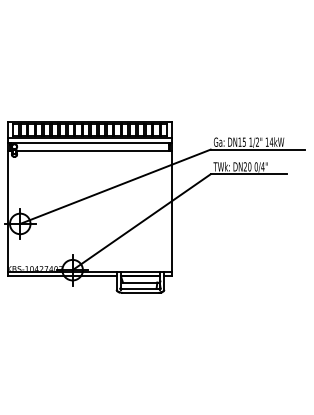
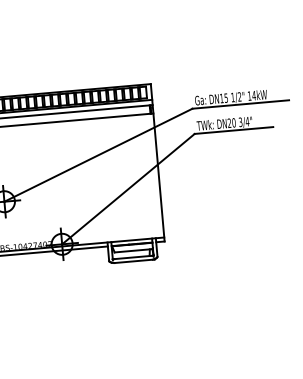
text: (255, 166) -> (239, 121), 0/4" -> 3/4"

